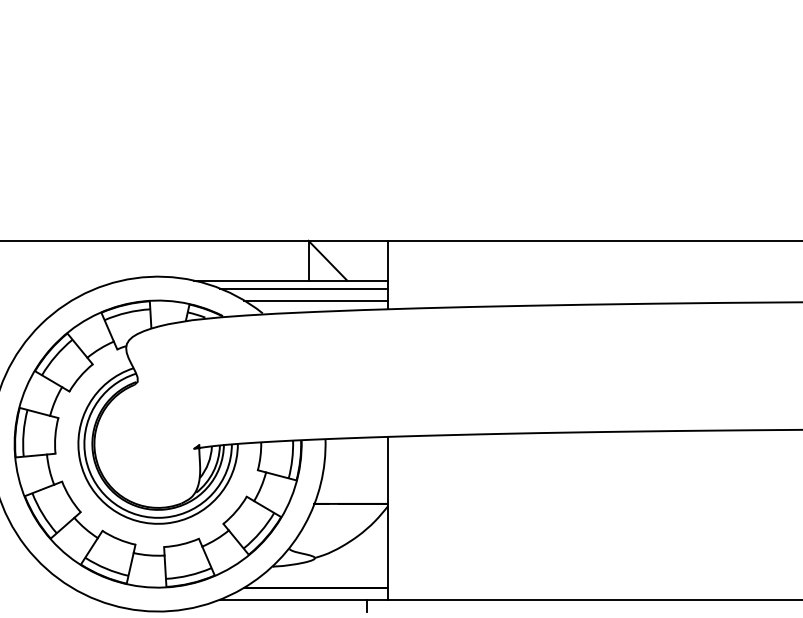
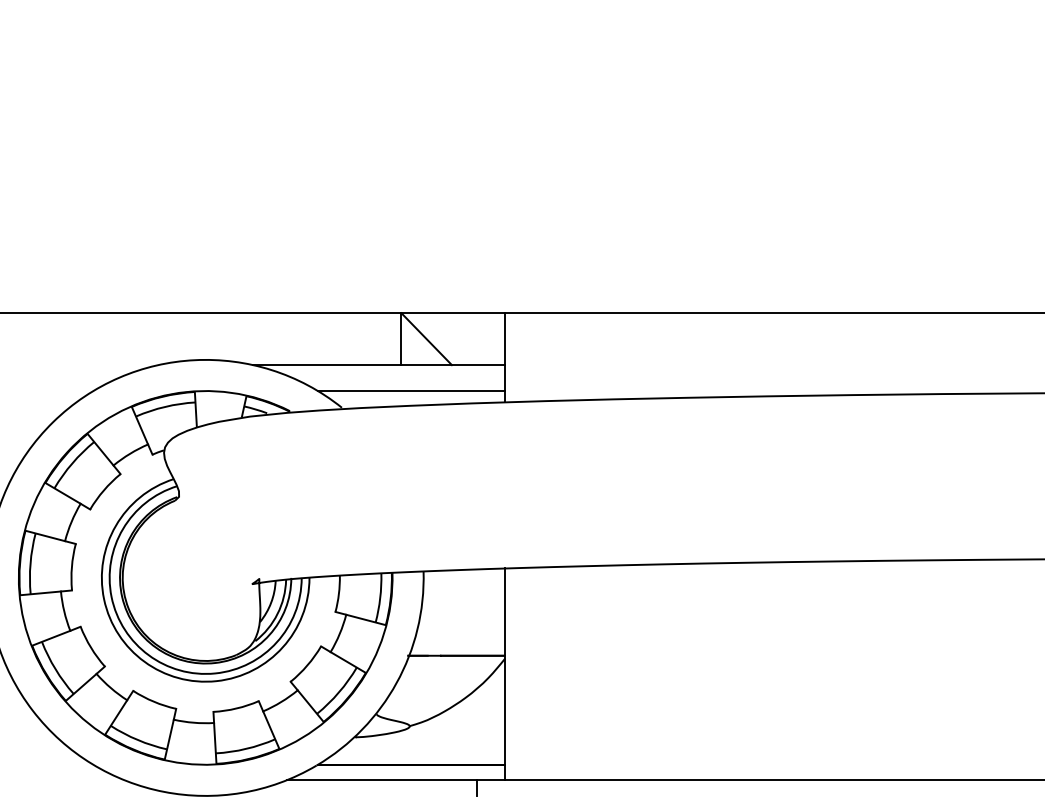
line: (303, 288) -> (395, 375), removed

